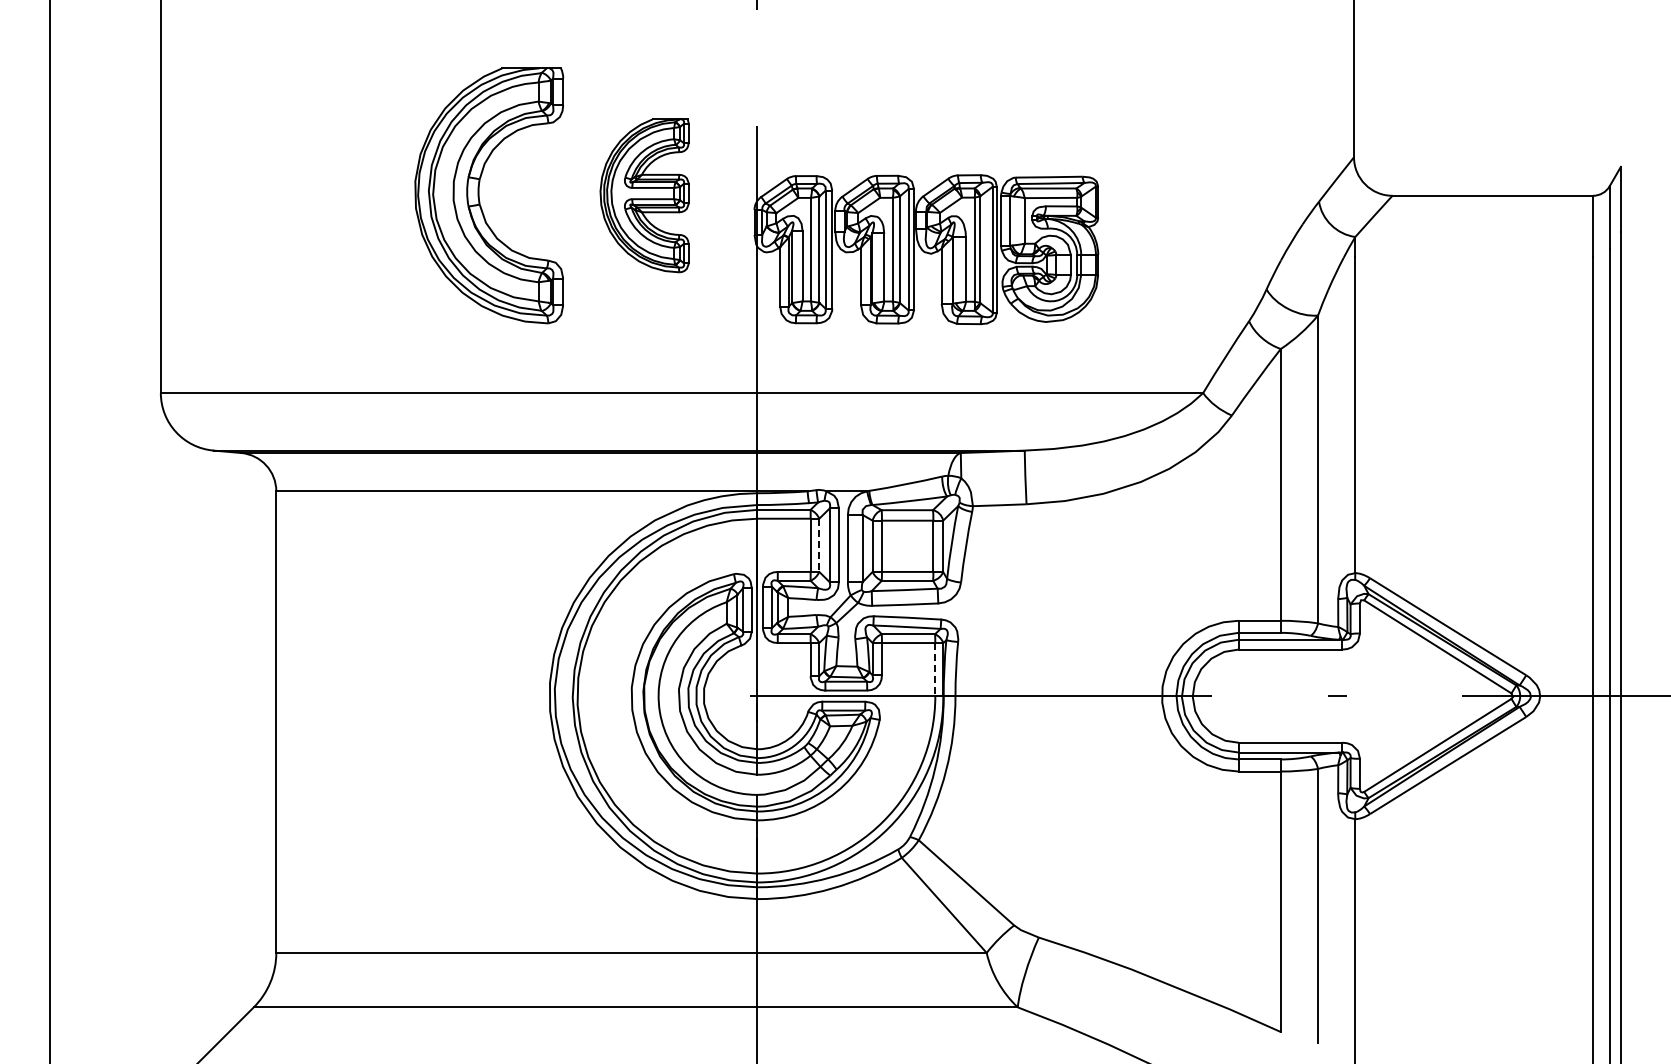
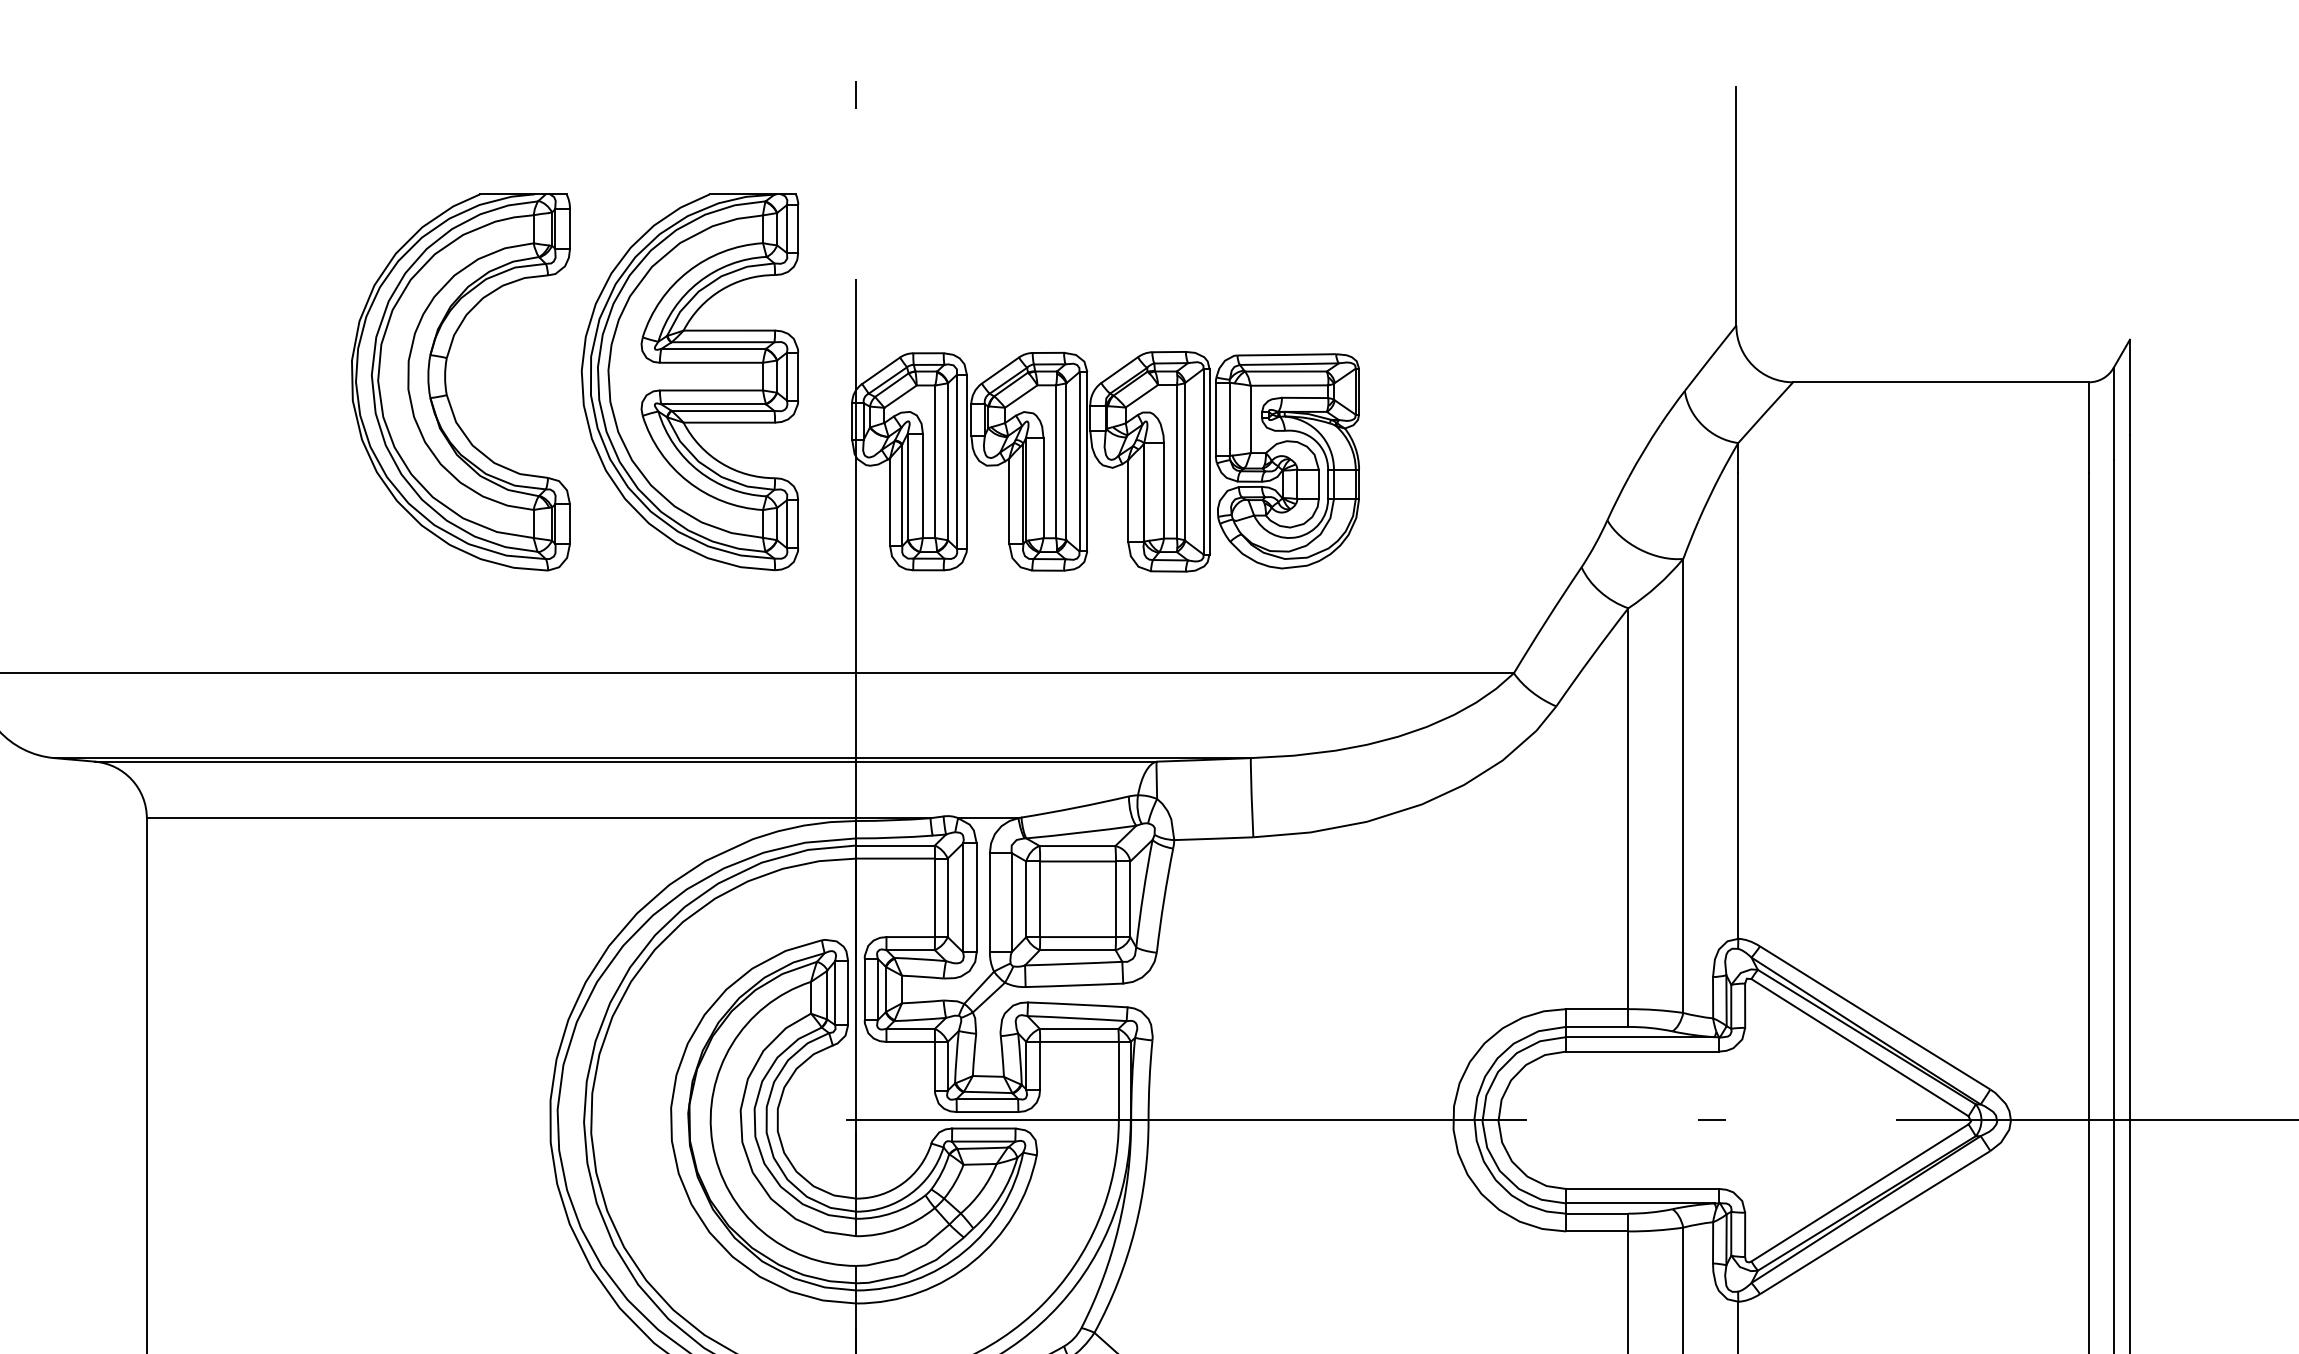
part: (644, 195) -> (689, 381), size x1.67
line: (819, 545) -> (947, 898), dashed -> solid
line: (935, 669) -> (1119, 1080), dashed -> solid

